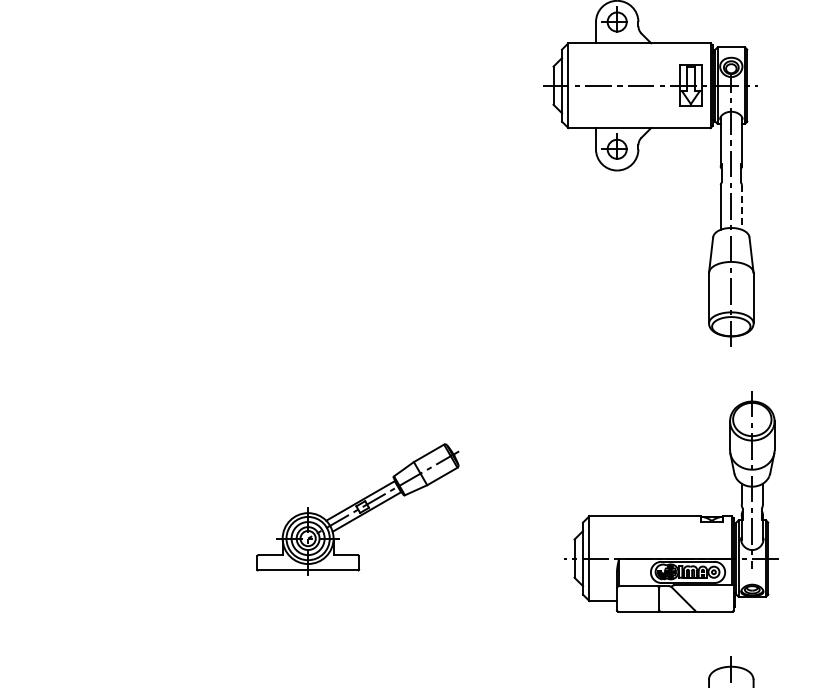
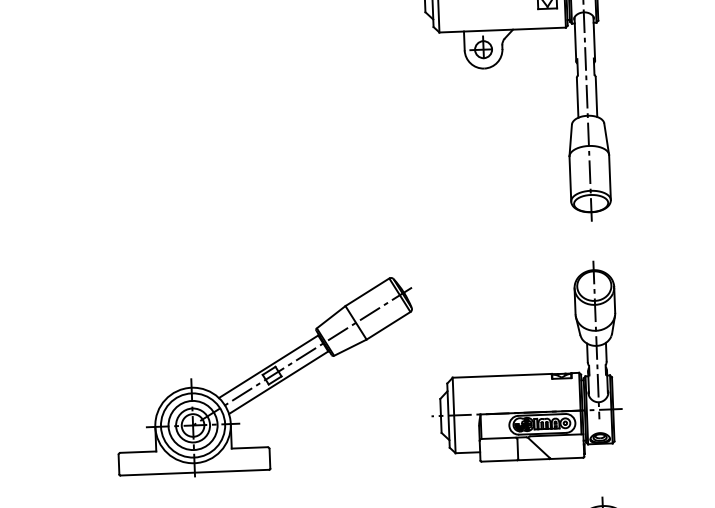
line: (741, 207) -> (596, 97), dashed -> solid
part: (357, 508) -> (264, 378), size x1.67
part: (671, 515) -> (525, 374), moved

